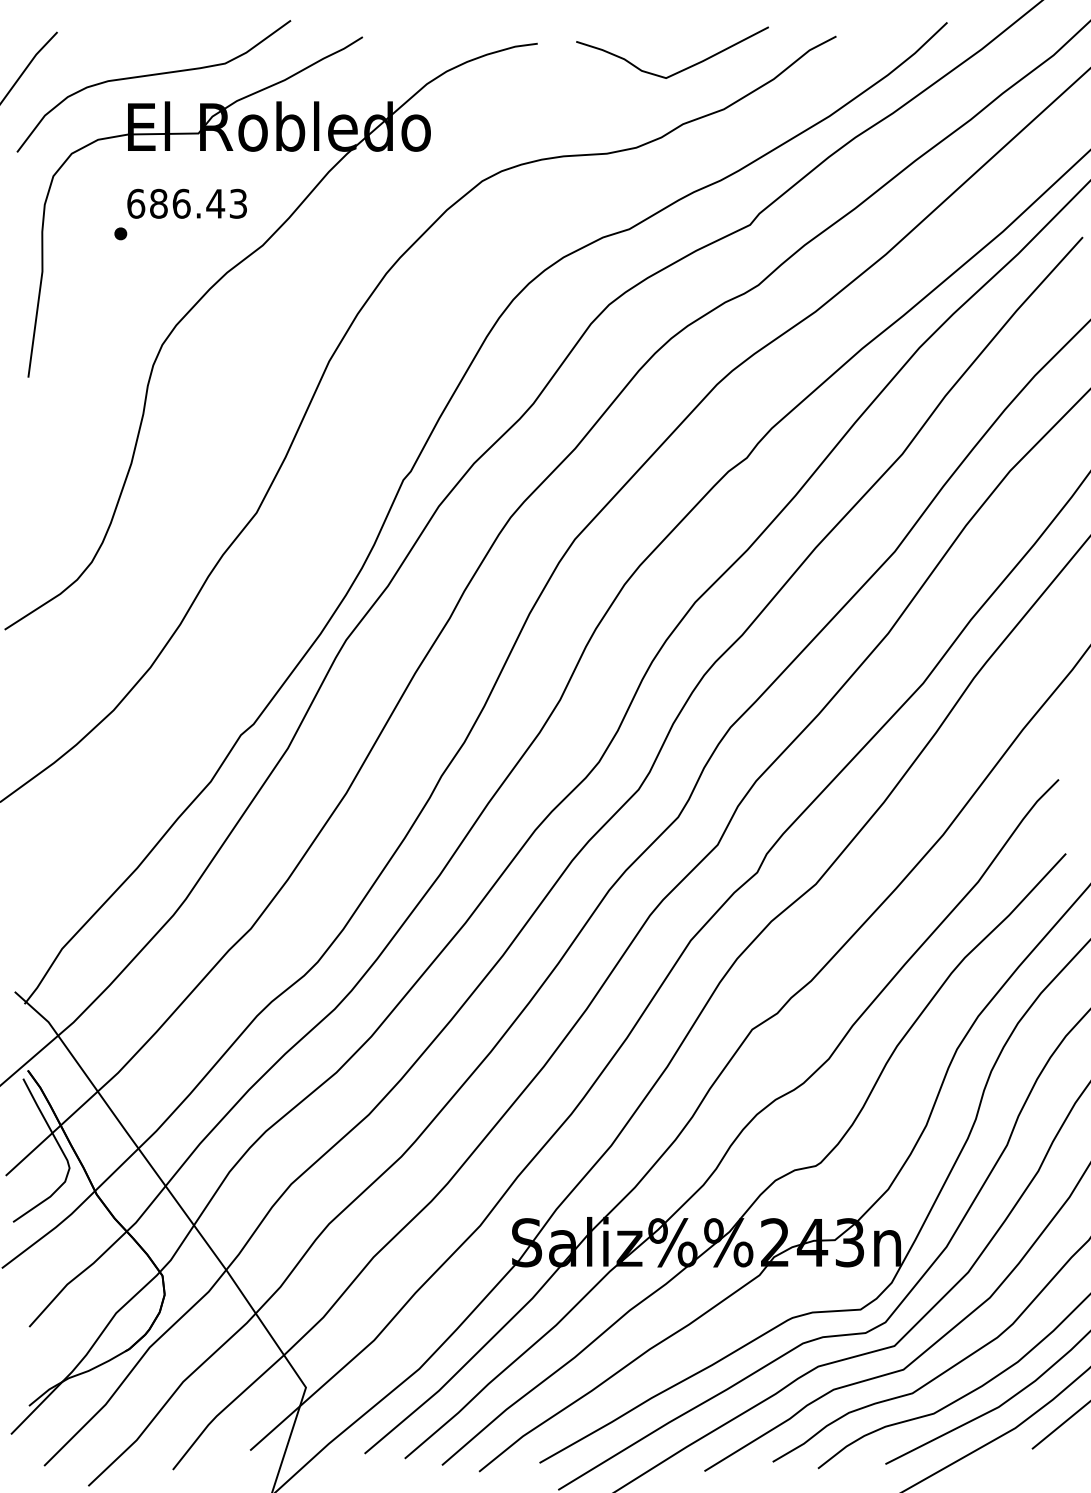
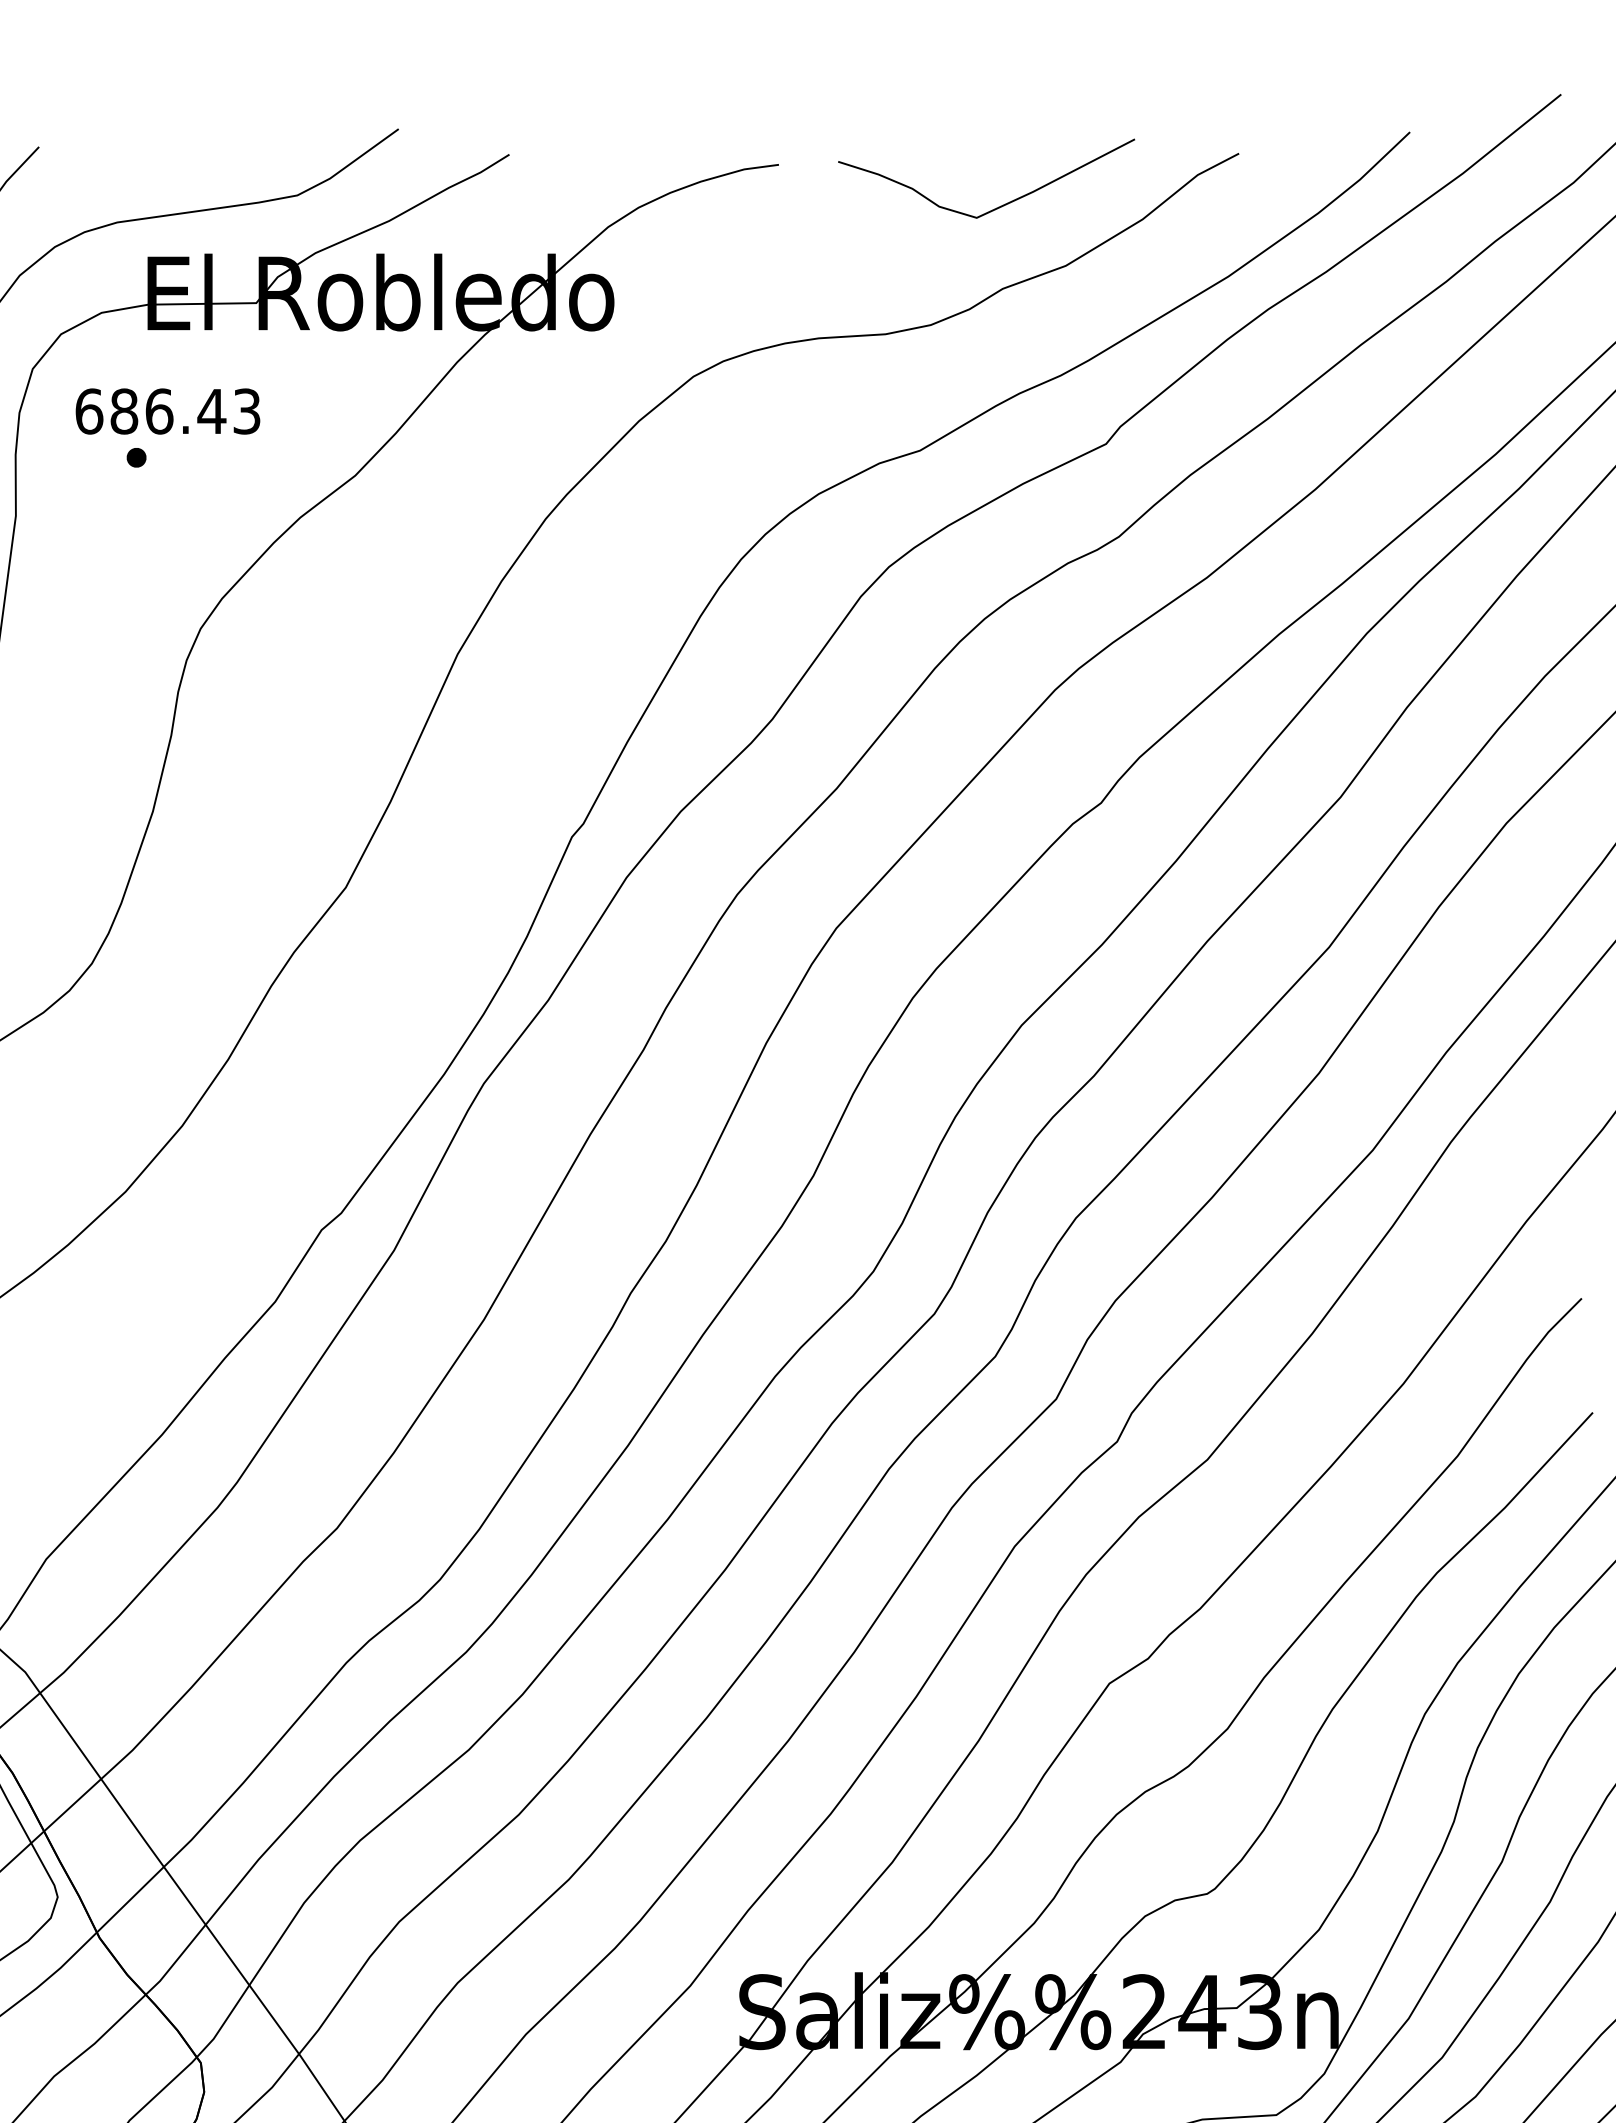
text: (186, 203) -> (166, 410), moved

